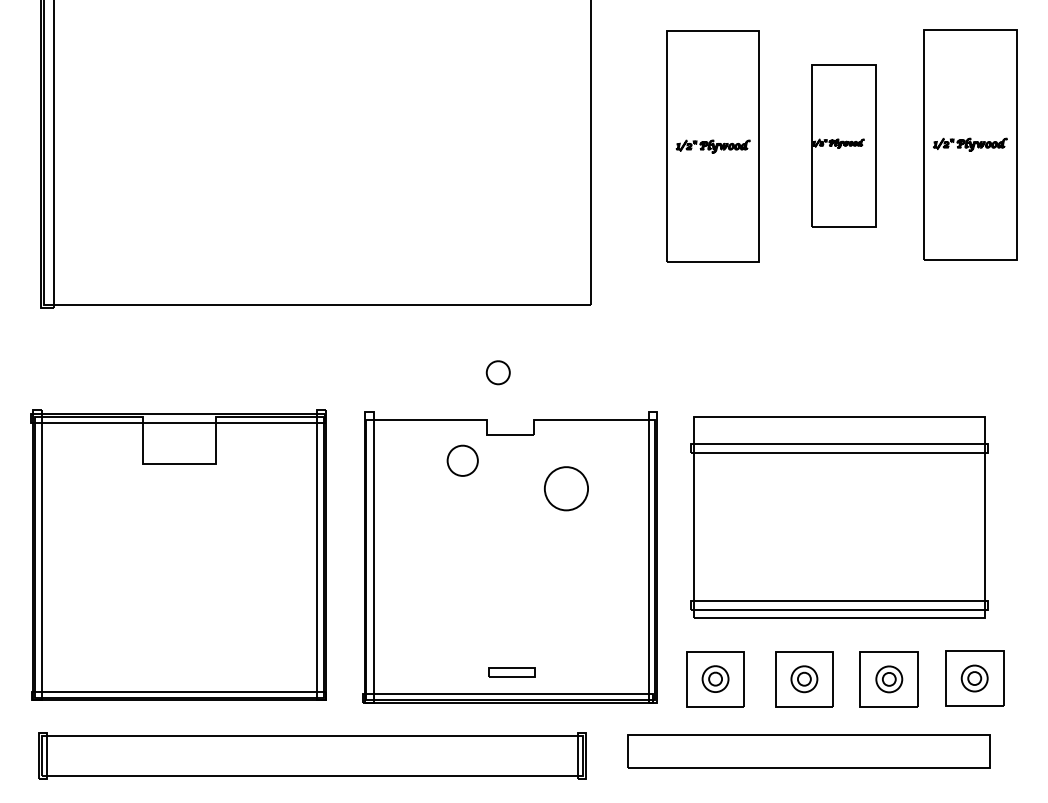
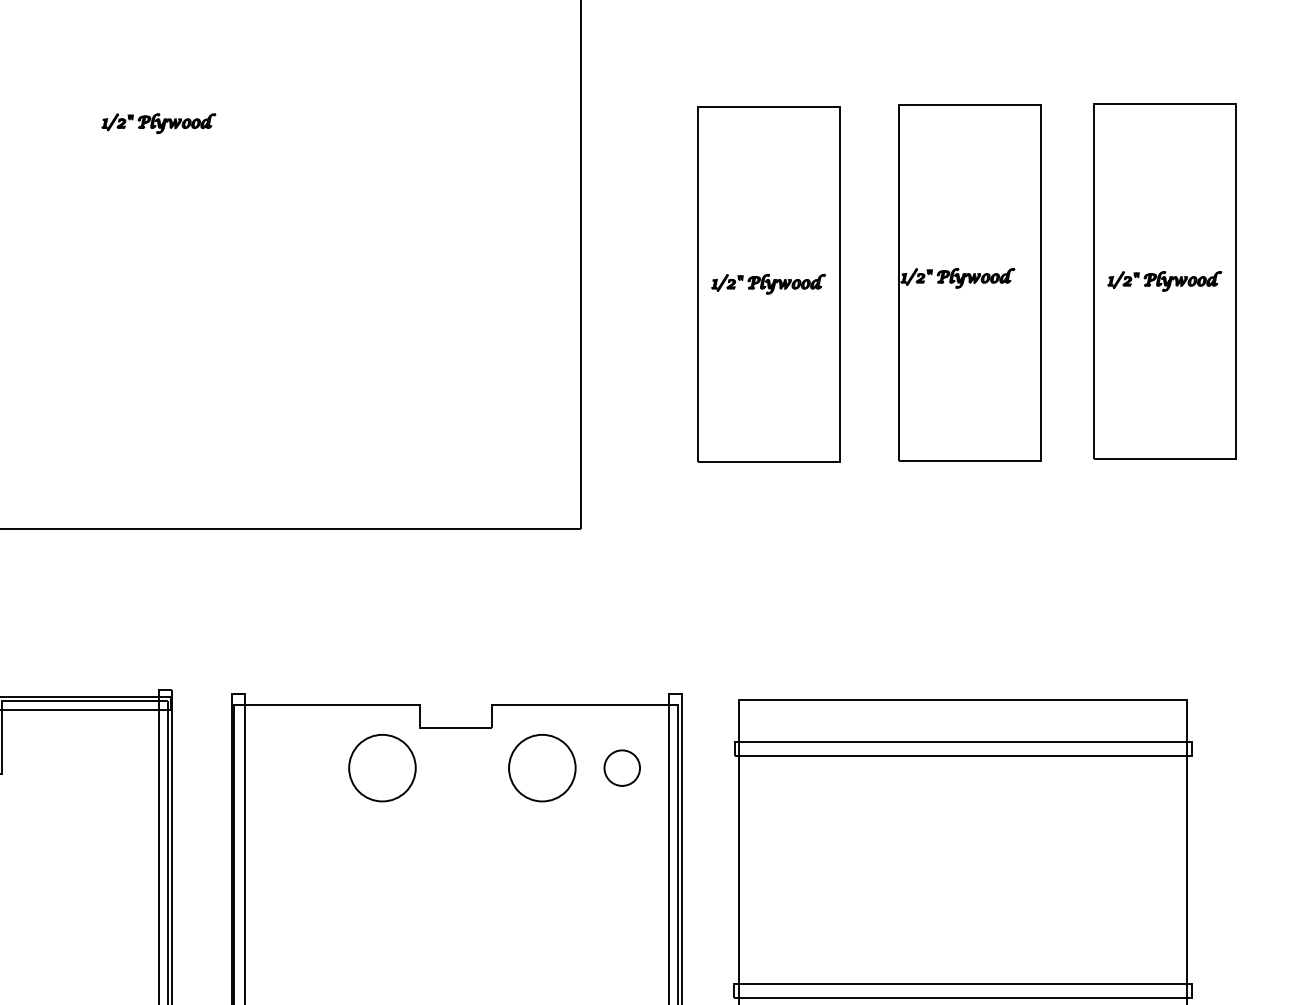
part: (317, 42) -> (158, 123), added
part: (843, 145) -> (969, 282), size x1.43
part: (497, 372) -> (620, 767), moved
part: (462, 460) -> (382, 767), size x1.43
part: (566, 488) -> (542, 767), moved

